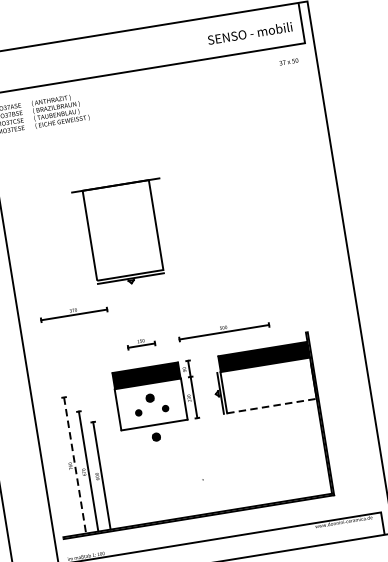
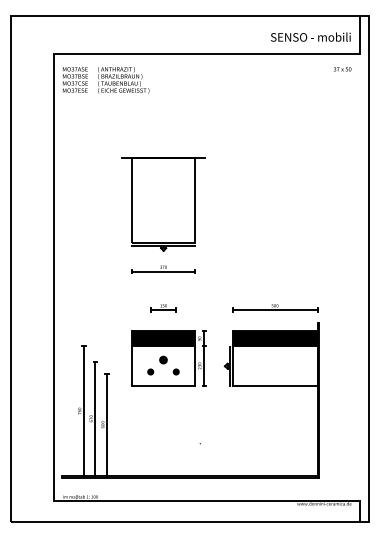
part: (73, 312) -> (163, 269), moved
part: (224, 330) -> (275, 308), moved
line: (272, 405) -> (275, 385), dashed -> solid
part: (156, 436) -> (163, 396), removed
line: (74, 465) -> (83, 411), dashed -> solid

